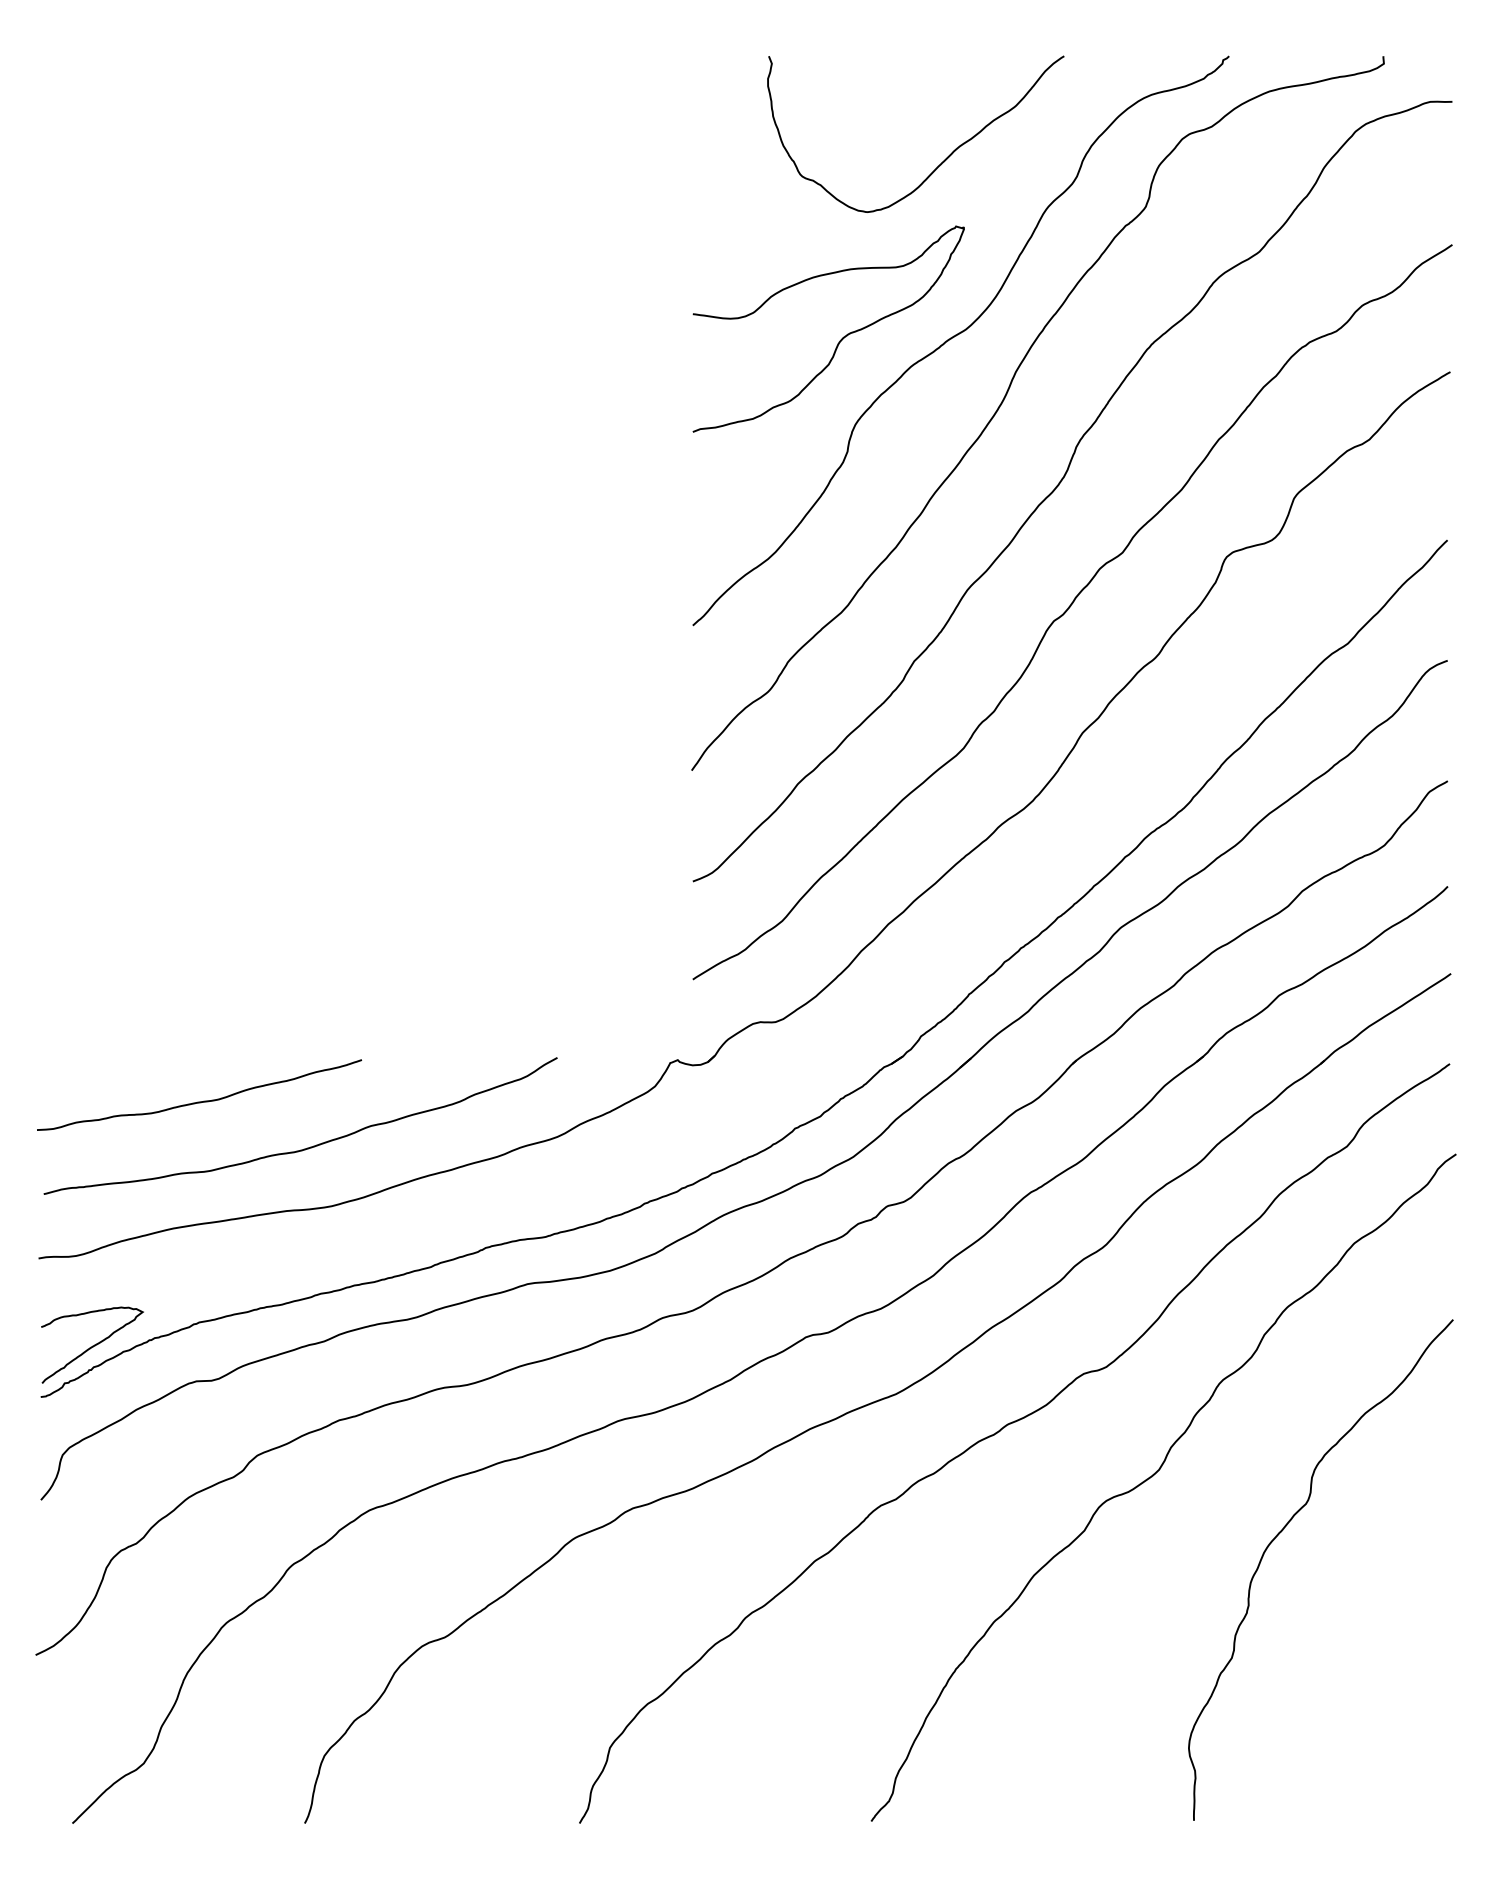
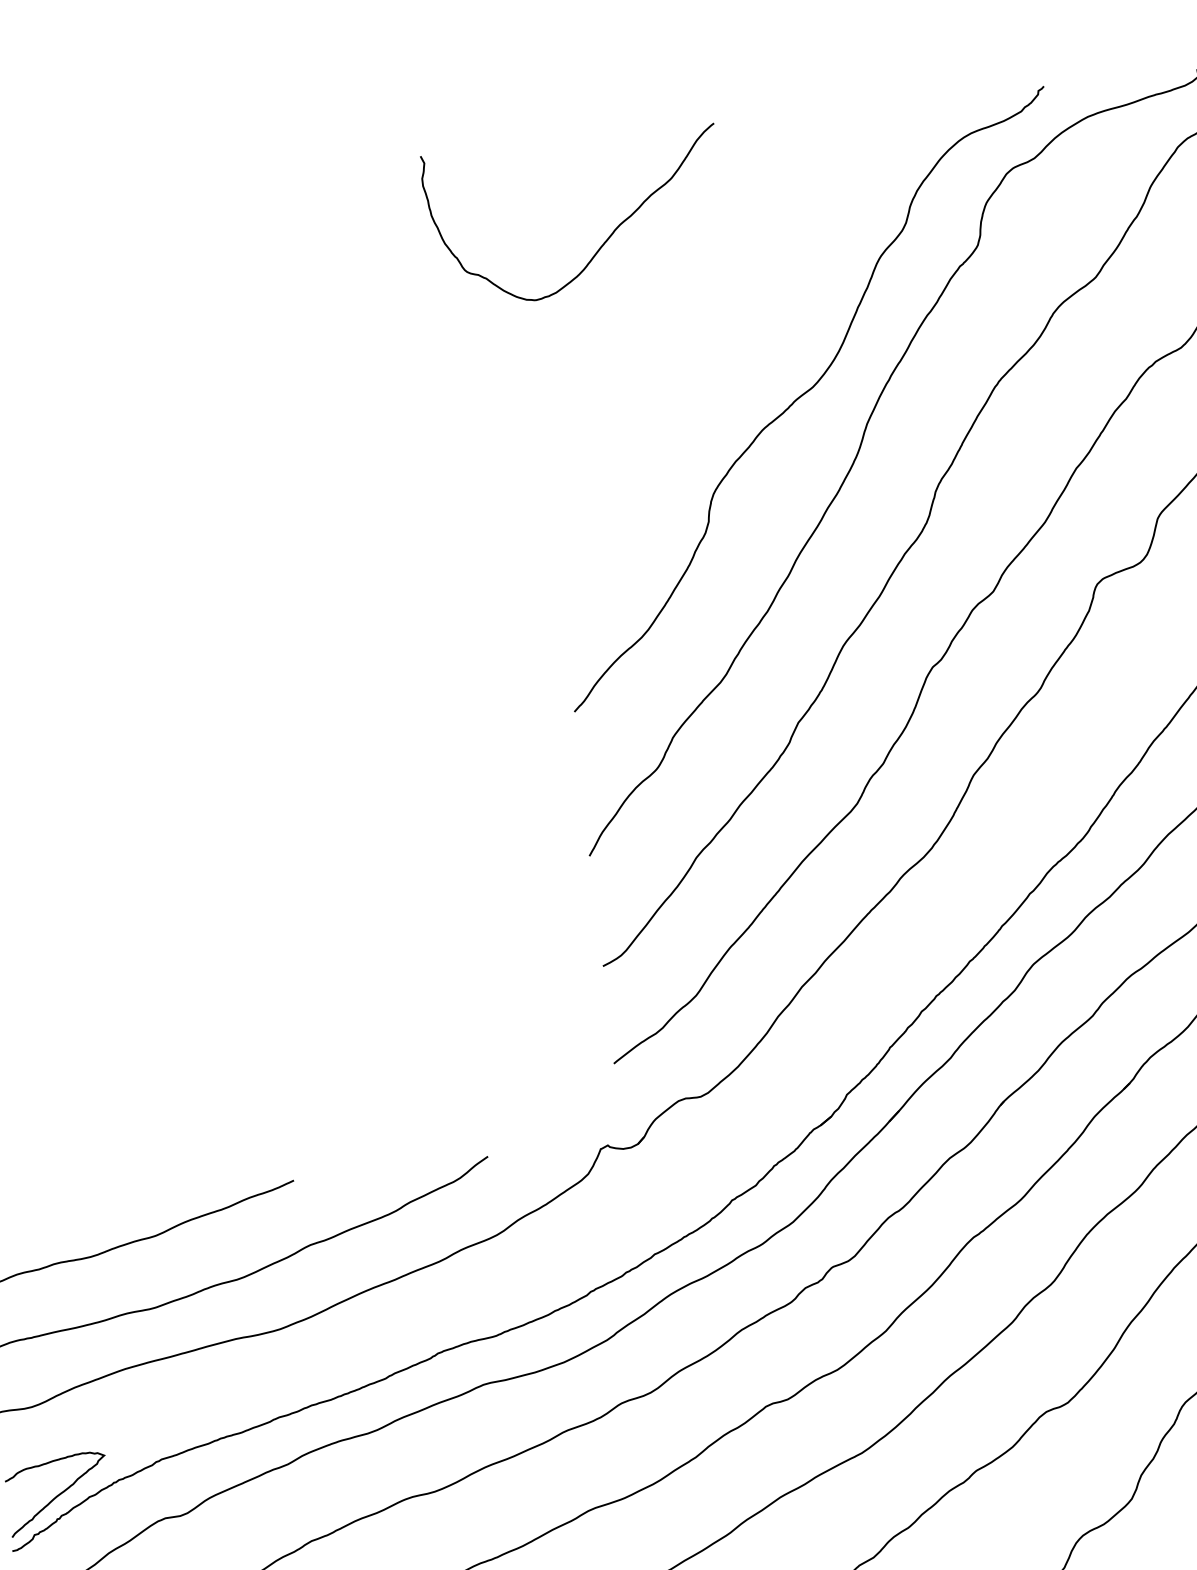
curve: (943, 160) -> (605, 240), moved
curve: (840, 339) -> (689, 411), removed

